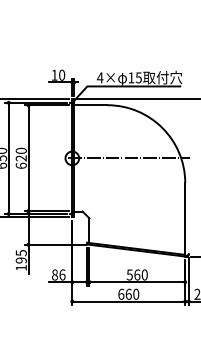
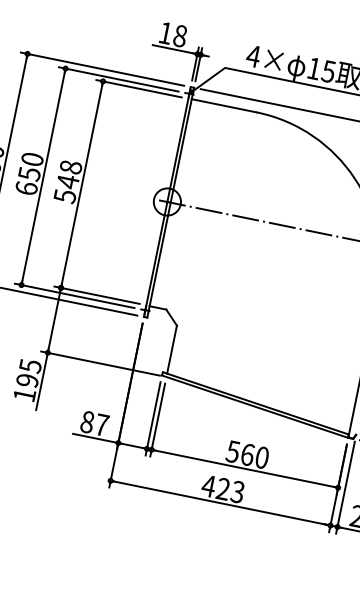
text: (62, 75) -> (181, 36), 10 -> 18
text: (20, 157) -> (66, 179), 620 -> 548
text: (62, 274) -> (102, 424), 86 -> 87
text: (128, 293) -> (223, 487), 660 -> 423

